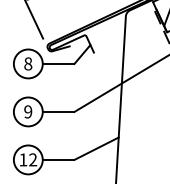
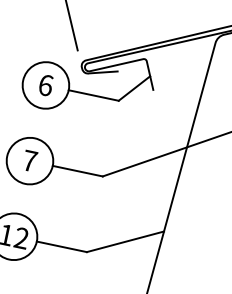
text: (28, 63) -> (46, 84), 8 -> 6
text: (28, 111) -> (30, 160), 9 -> 7

